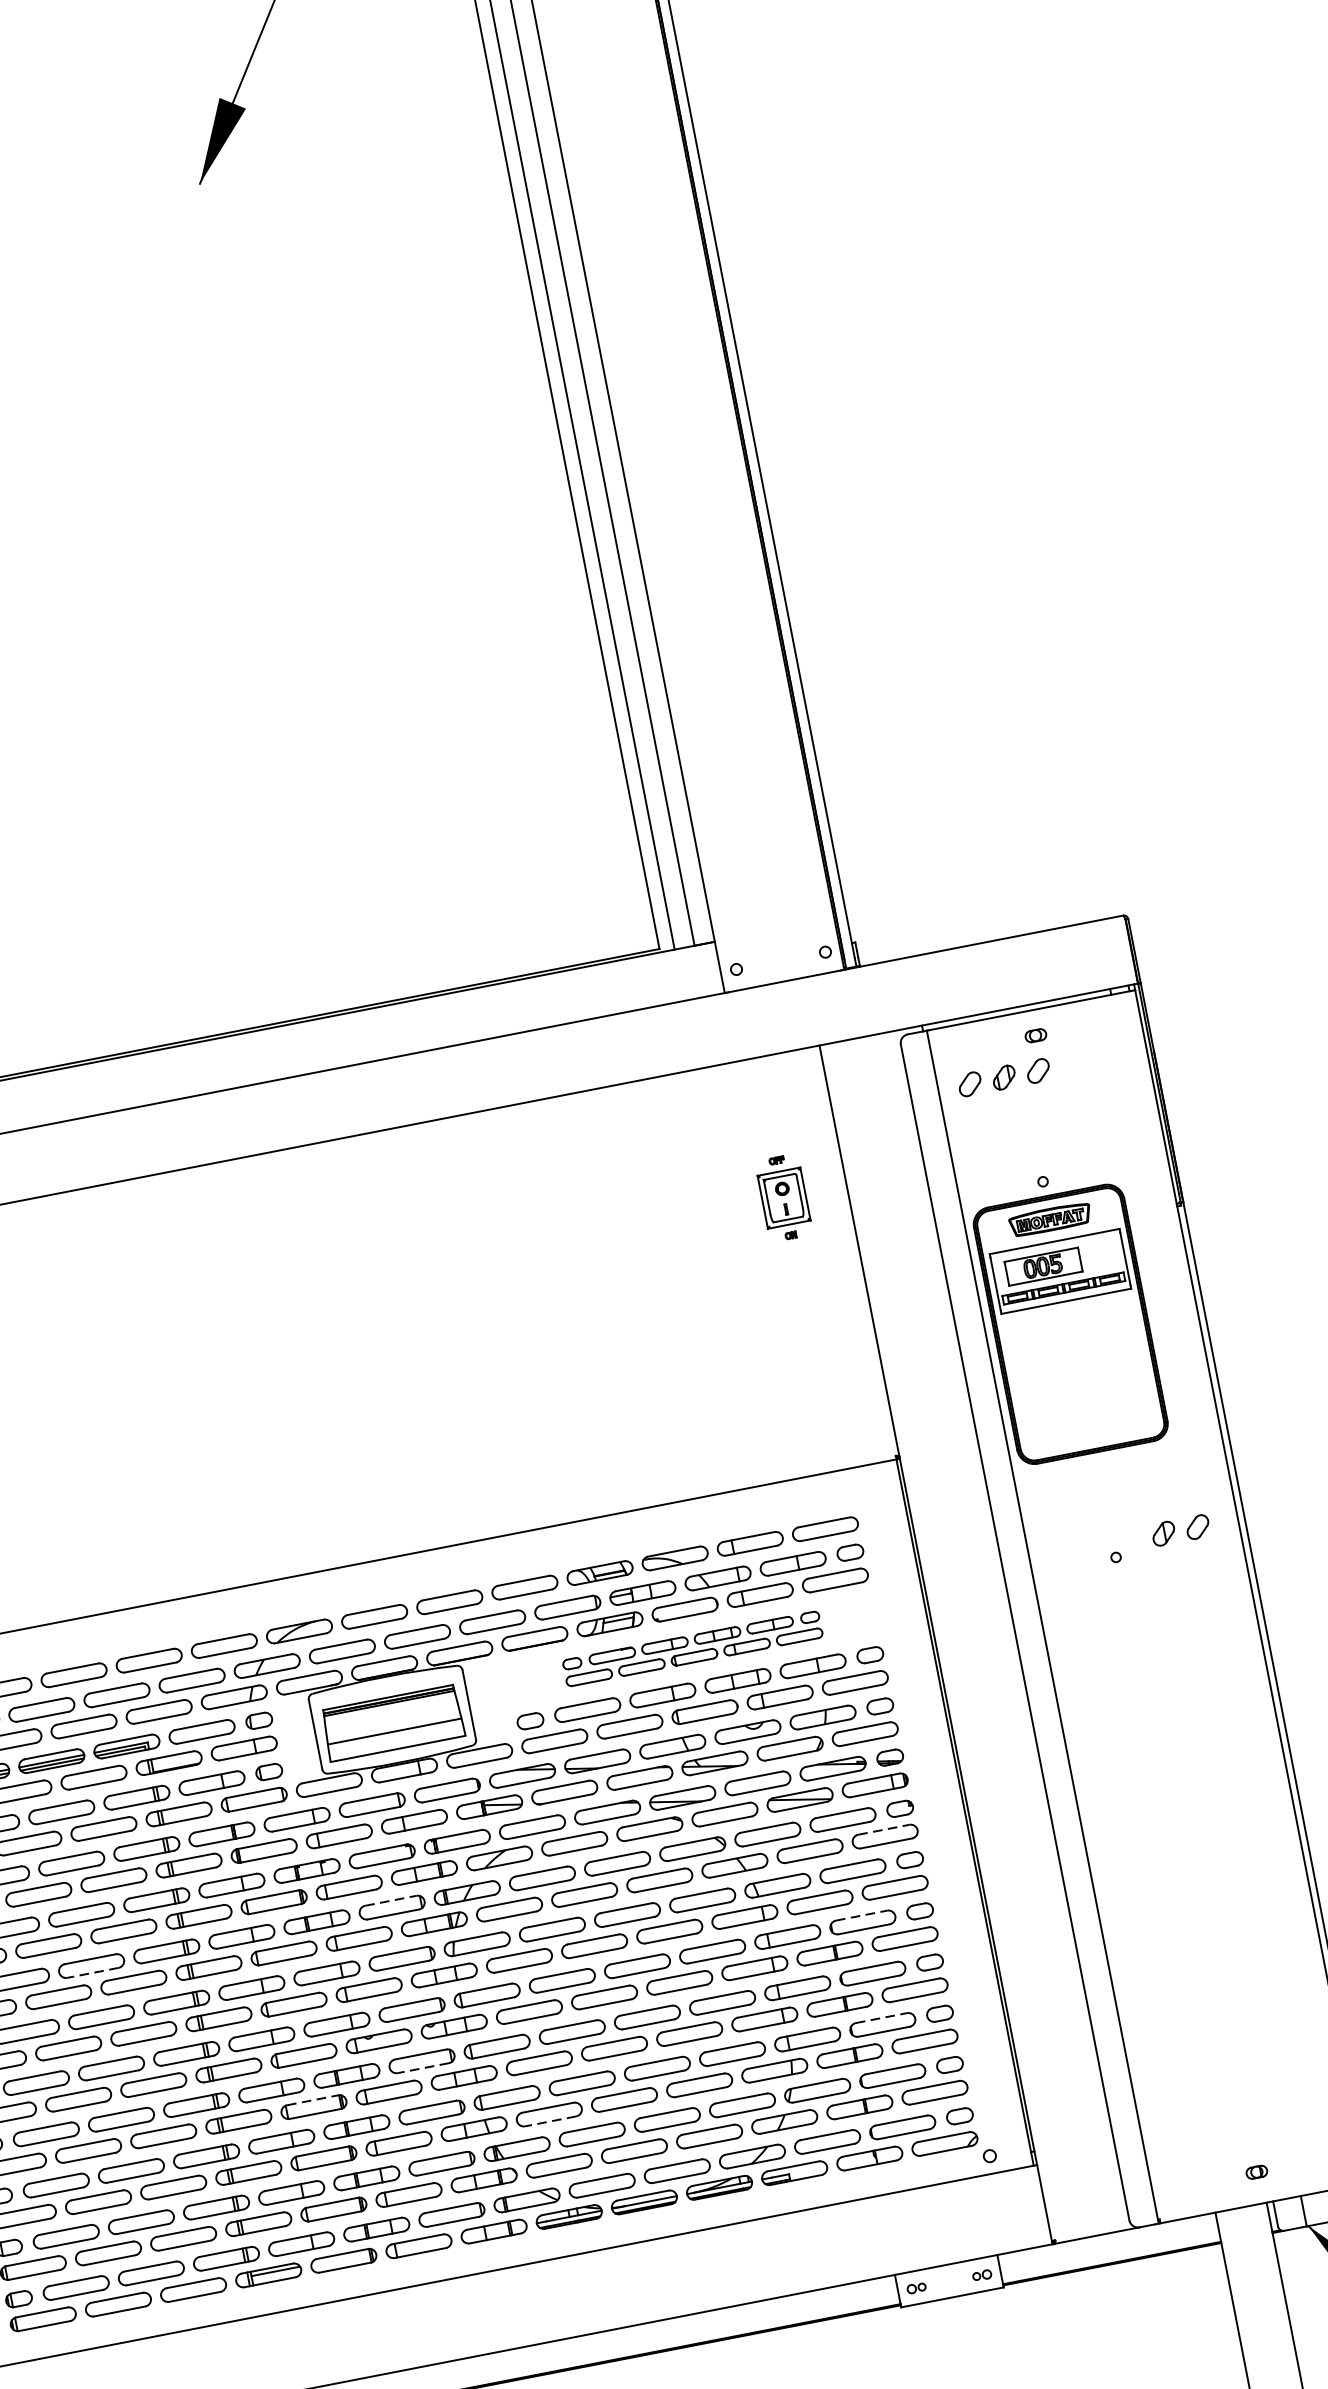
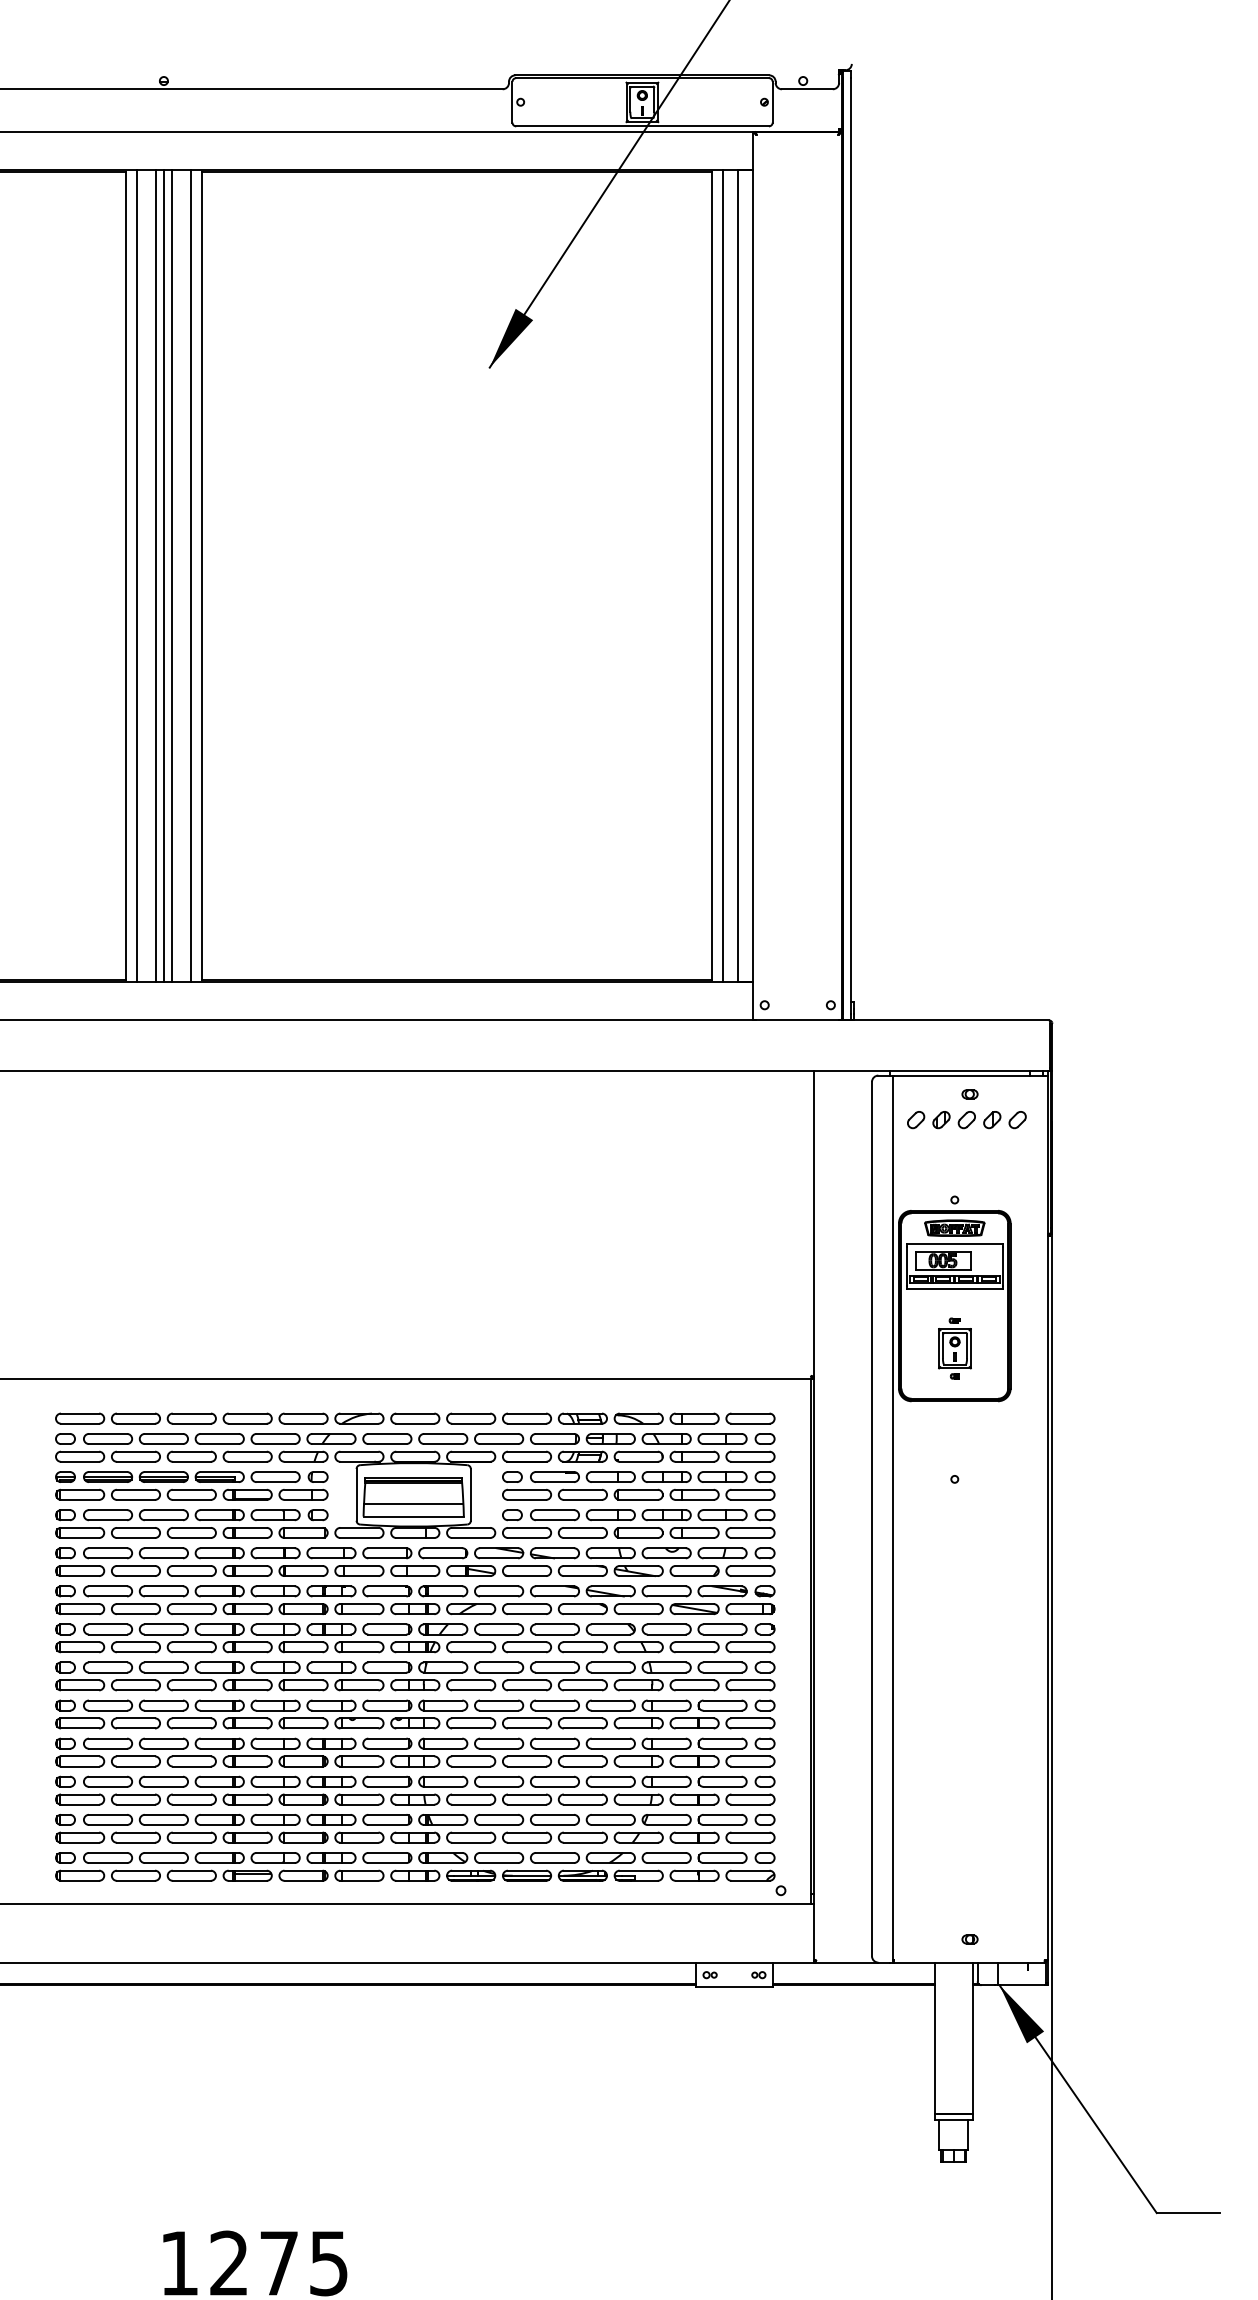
part: (783, 1198) -> (954, 1348), moved
part: (1180, 1531) -> (1004, 1120), moved
part: (692, 1648) -> (638, 1485), size x1.43
line: (885, 1830) -> (751, 1642), dashed -> solid
line: (391, 1900) -> (387, 1624), dashed -> solid
line: (862, 1915) -> (723, 1700), dashed -> solid
line: (92, 1972) -> (163, 1634), dashed -> solid
line: (882, 2017) -> (723, 1776), dashed -> solid
line: (422, 2067) -> (386, 1748), dashed -> solid
line: (313, 2100) -> (304, 1756), dashed -> solid
line: (549, 2121) -> (470, 1804), dashed -> solid

